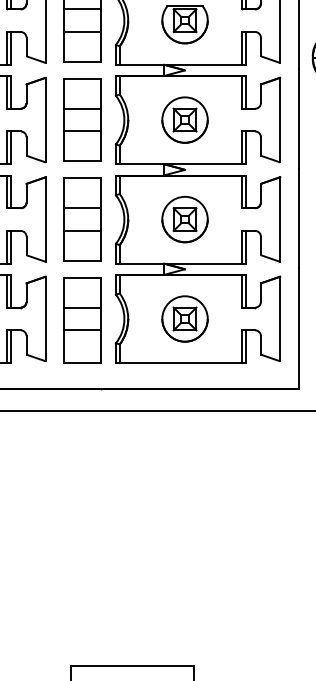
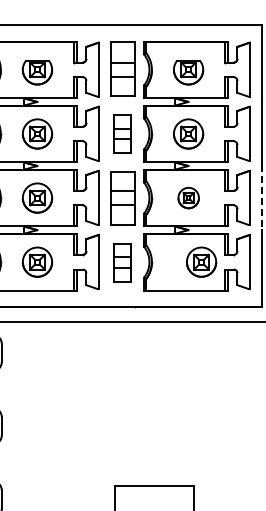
part: (82, 119) -> (122, 133), size x0.7
part: (184, 218) -> (188, 197), size x0.7
line: (298, 218) -> (261, 197), solid -> dashed
part: (184, 317) -> (201, 261), moved
part: (82, 321) -> (122, 263), size x0.7

